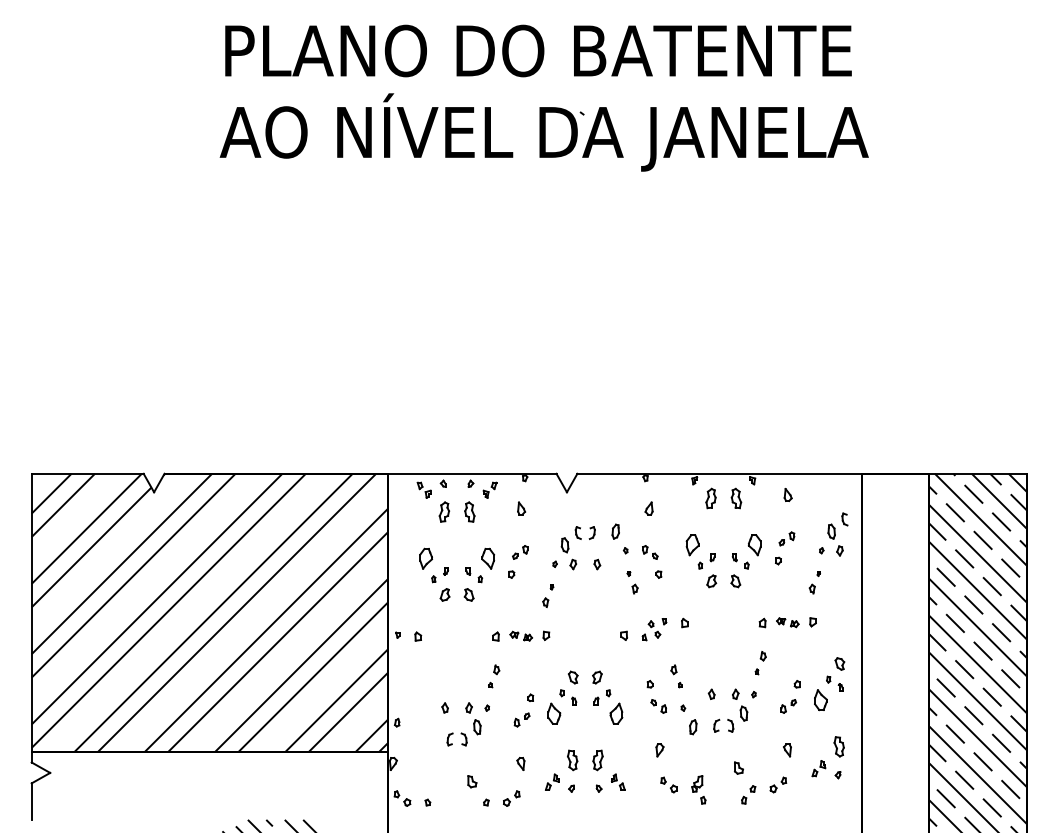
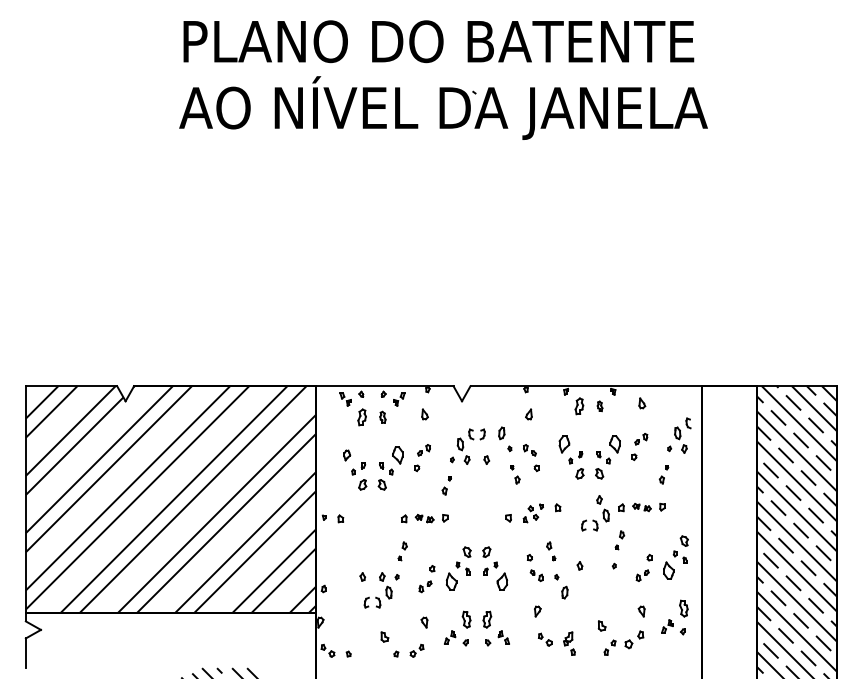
part: (735, 498) -> (599, 406), size x0.6
part: (469, 512) -> (382, 417), size x0.7
part: (425, 558) -> (346, 455), size x0.6
part: (728, 718) -> (593, 519), moved
part: (777, 784) -> (633, 639), size x1.4

